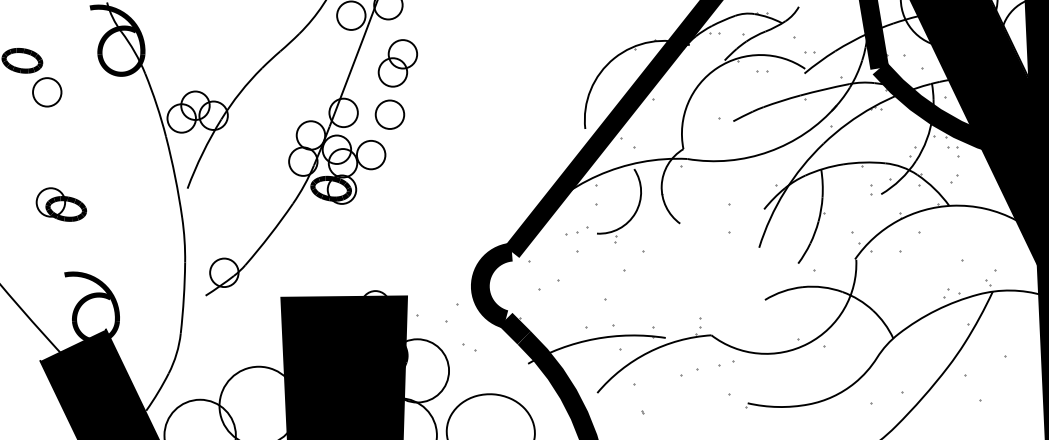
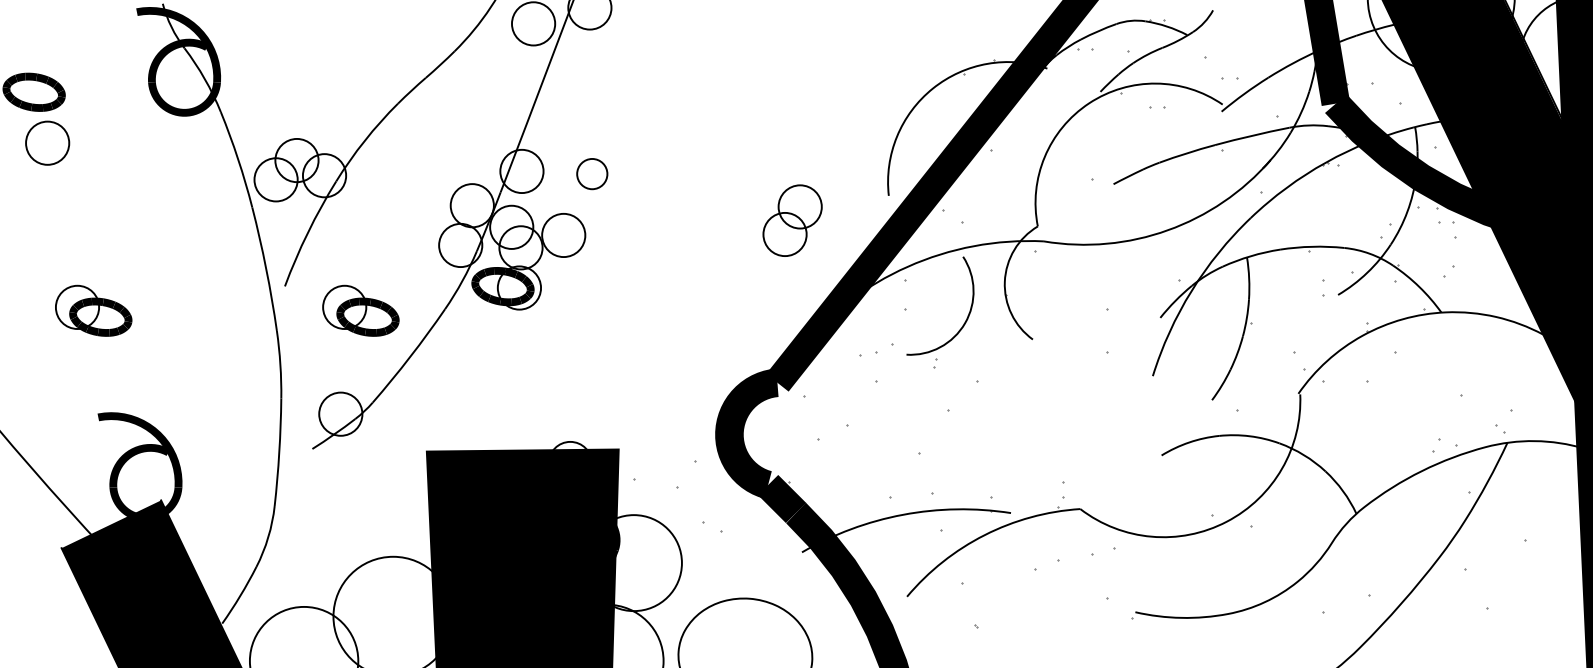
part: (397, 63) -> (791, 220), moved
circle: (47, 92) -> (48, 143), moved
circle: (389, 114) -> (591, 173), size x0.7
part: (236, 204) -> (359, 310), added

